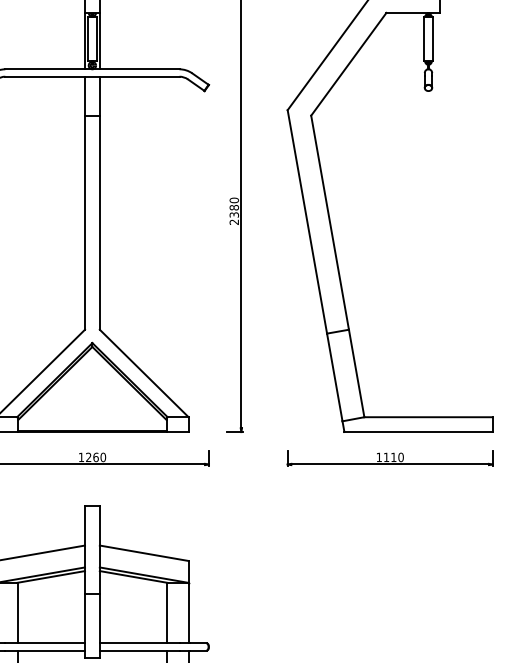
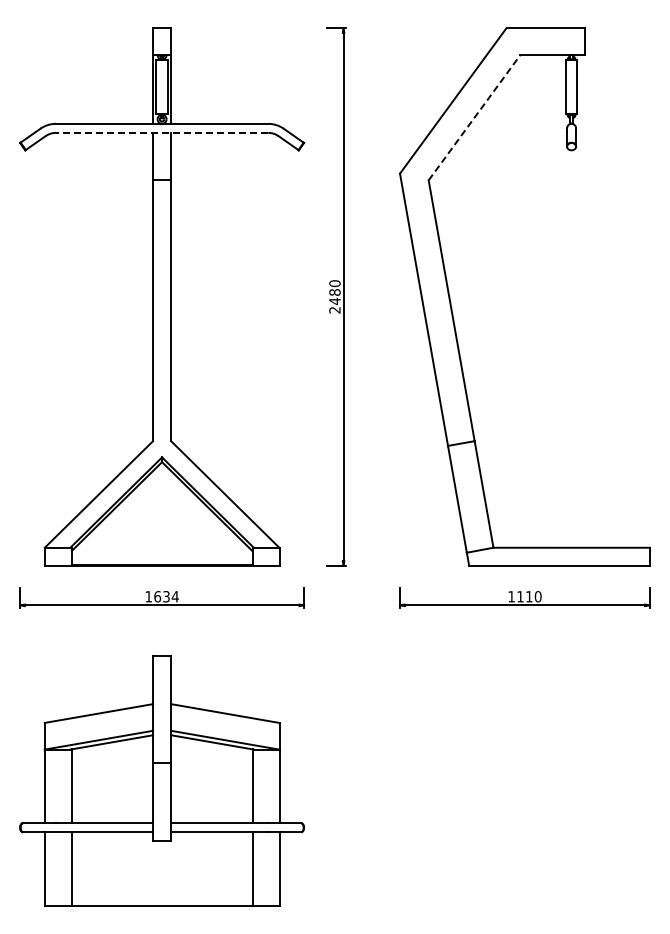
line: (348, 64) -> (474, 117), solid -> dashed
line: (91, 76) -> (161, 132), solid -> dashed
text: (233, 215) -> (334, 301), 2380 -> 2480
text: (96, 457) -> (166, 596), 1260 -> 1634

